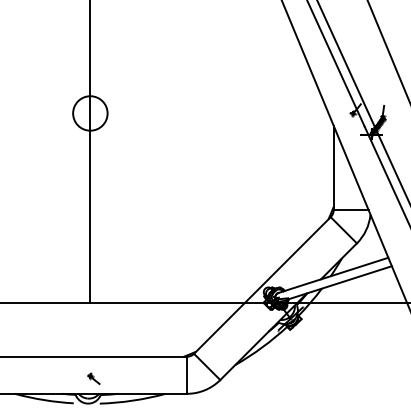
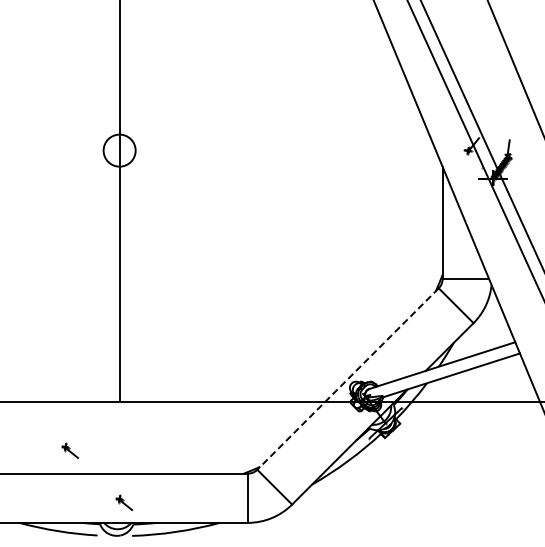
circle: (90, 113) -> (119, 150), size x0.7
line: (261, 285) -> (347, 379), solid -> dashed
part: (53, 339) -> (70, 450), added

